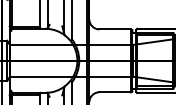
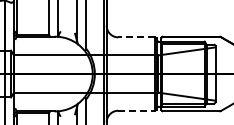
line: (114, 29) -> (136, 37), solid -> dashed
line: (115, 92) -> (137, 110), solid -> dashed

